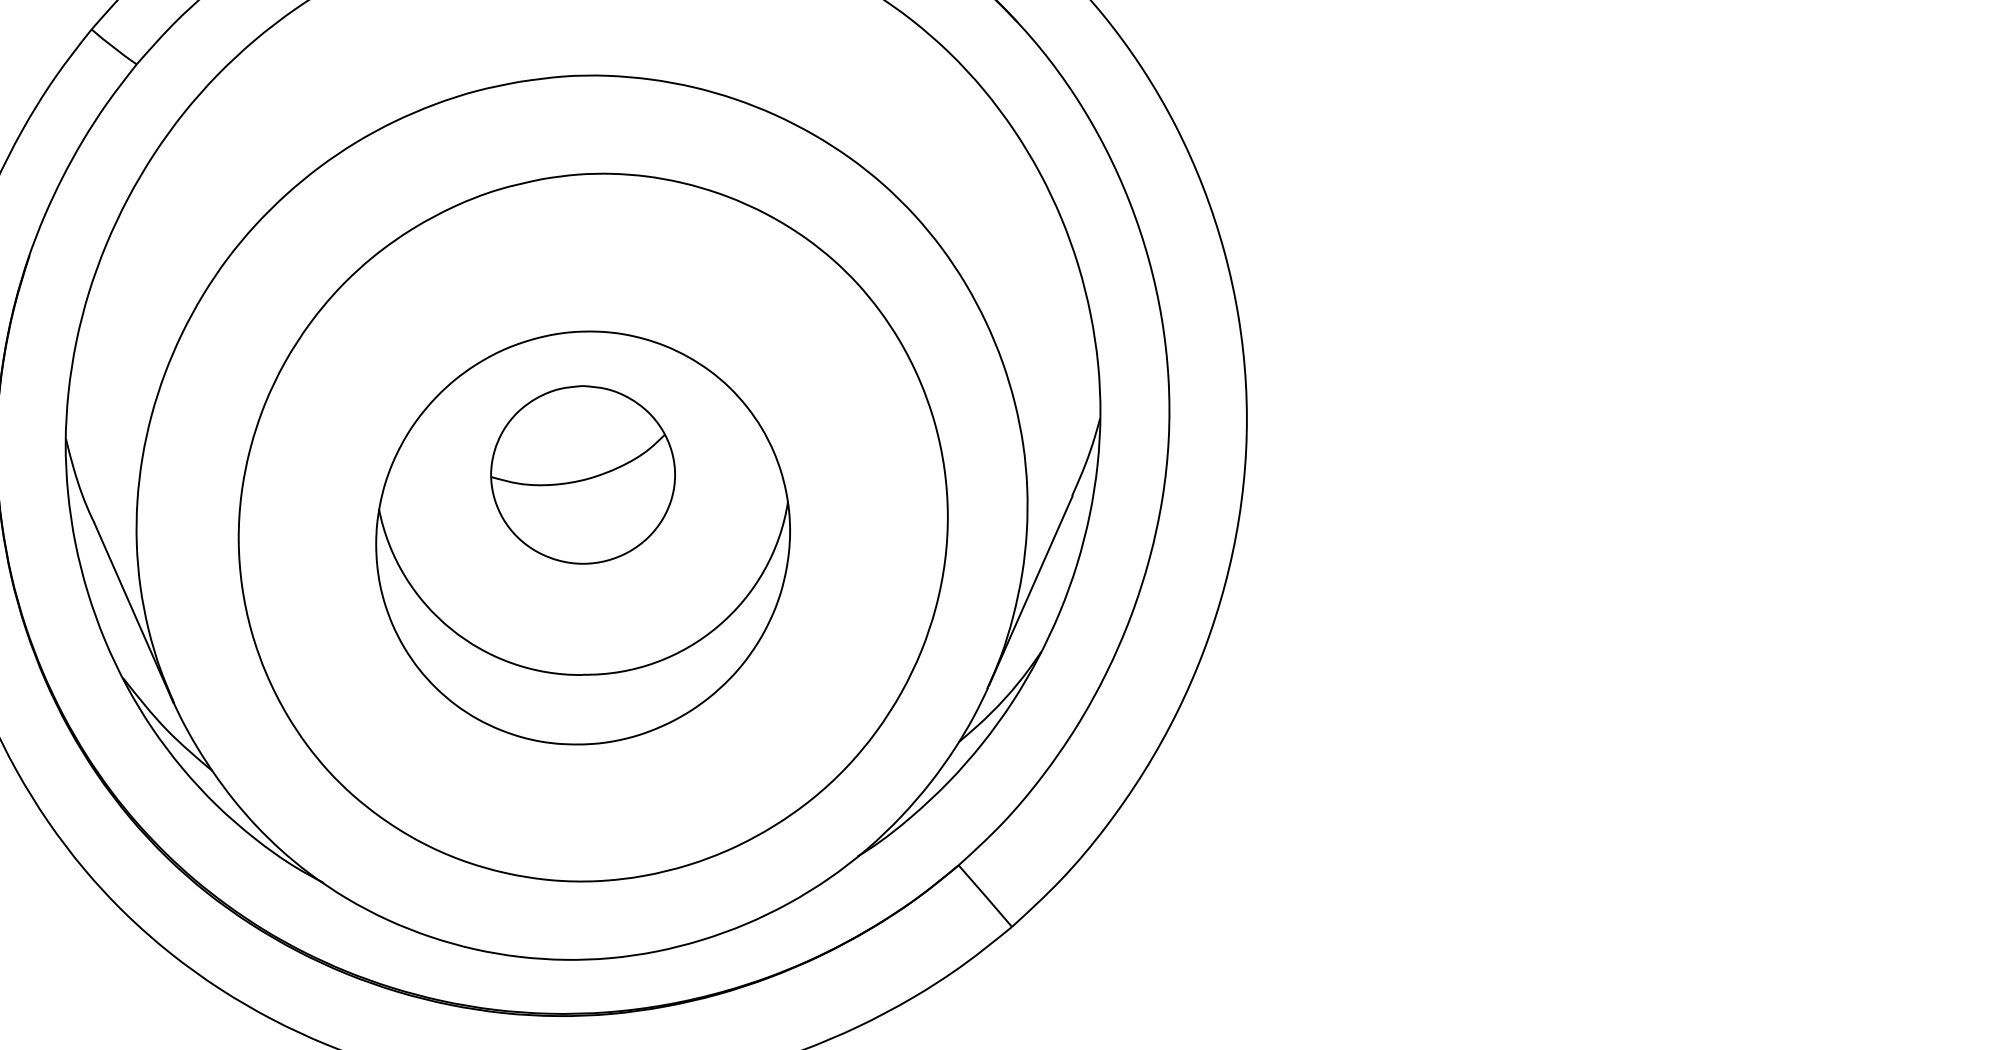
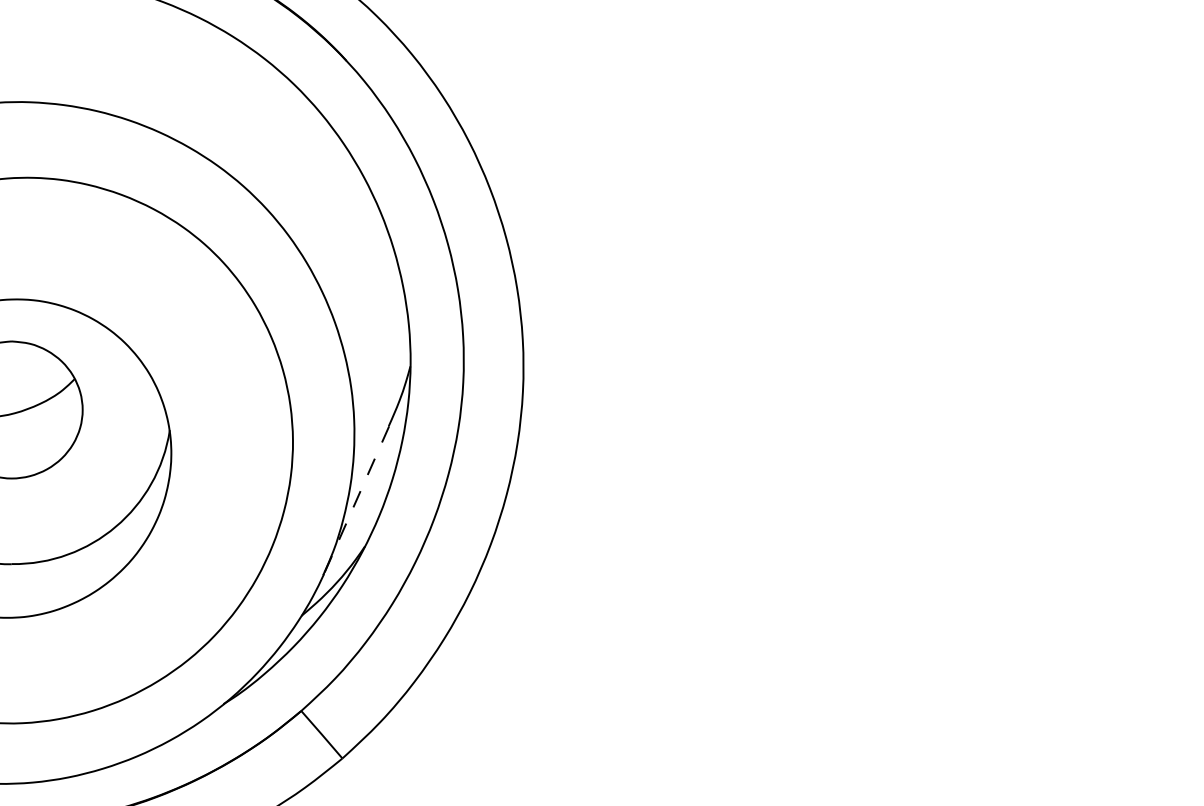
line: (1031, 590) -> (357, 499), solid -> dashed

